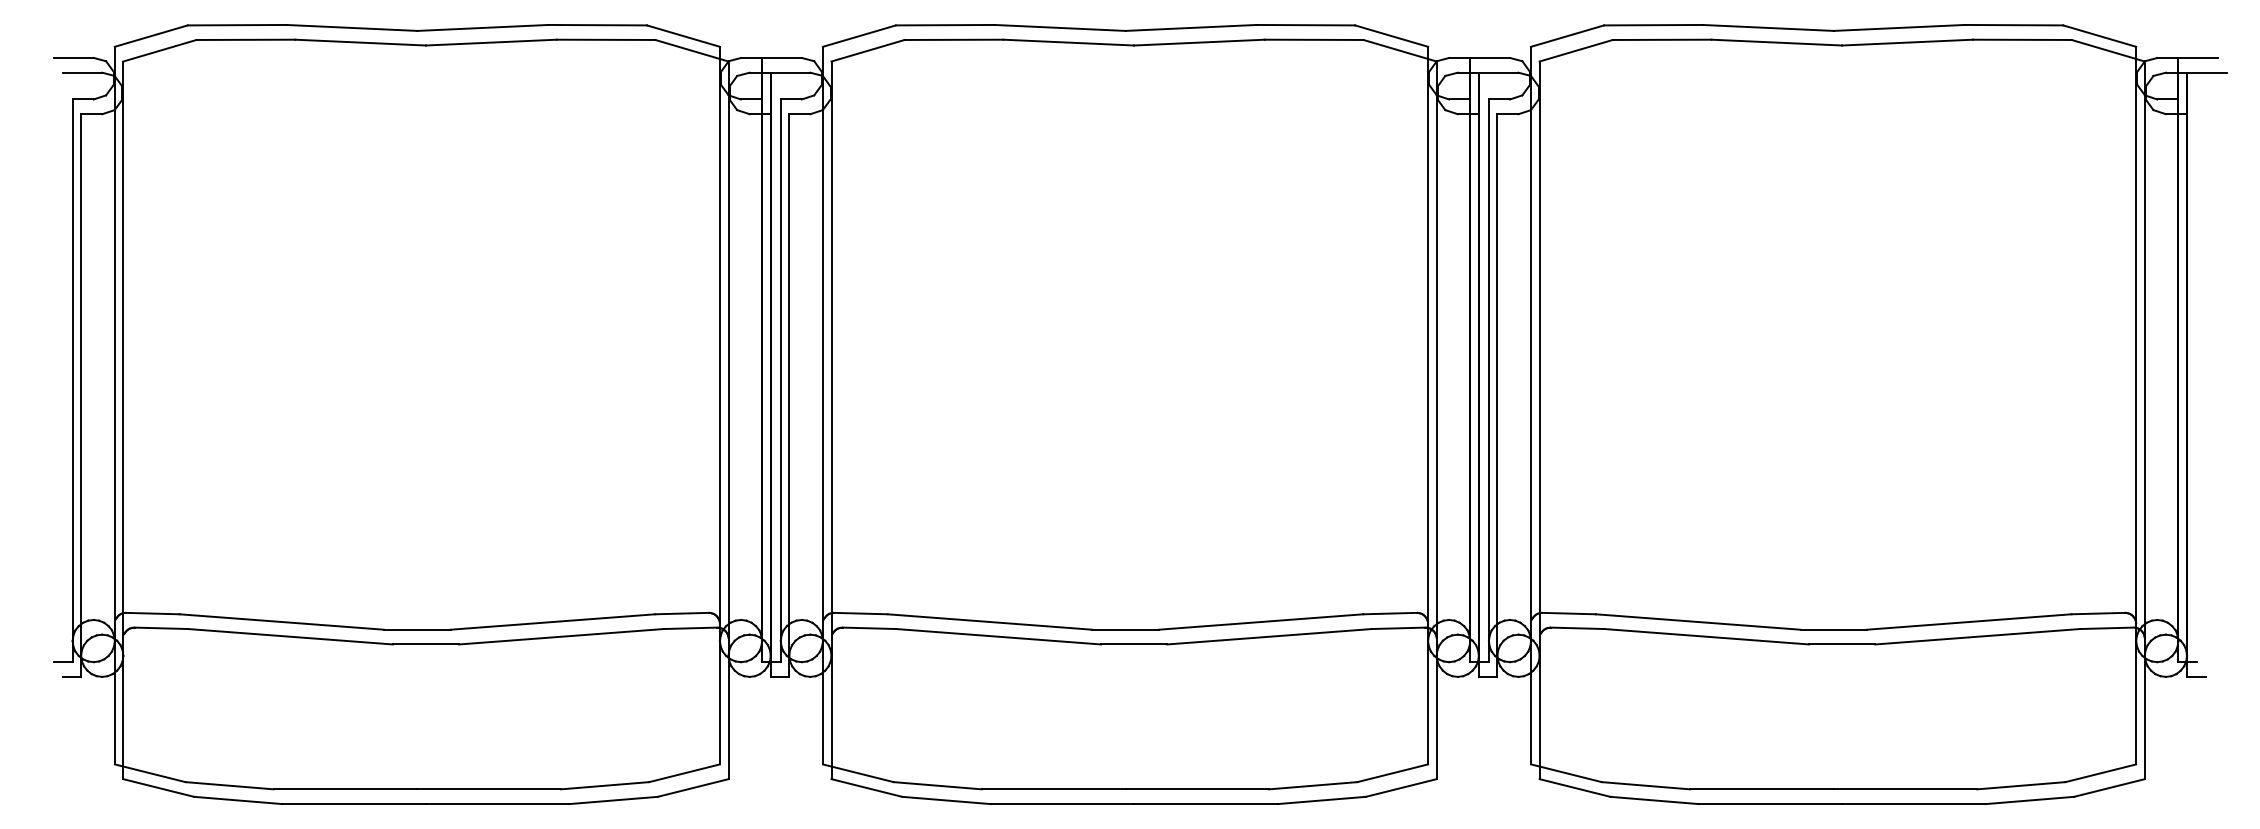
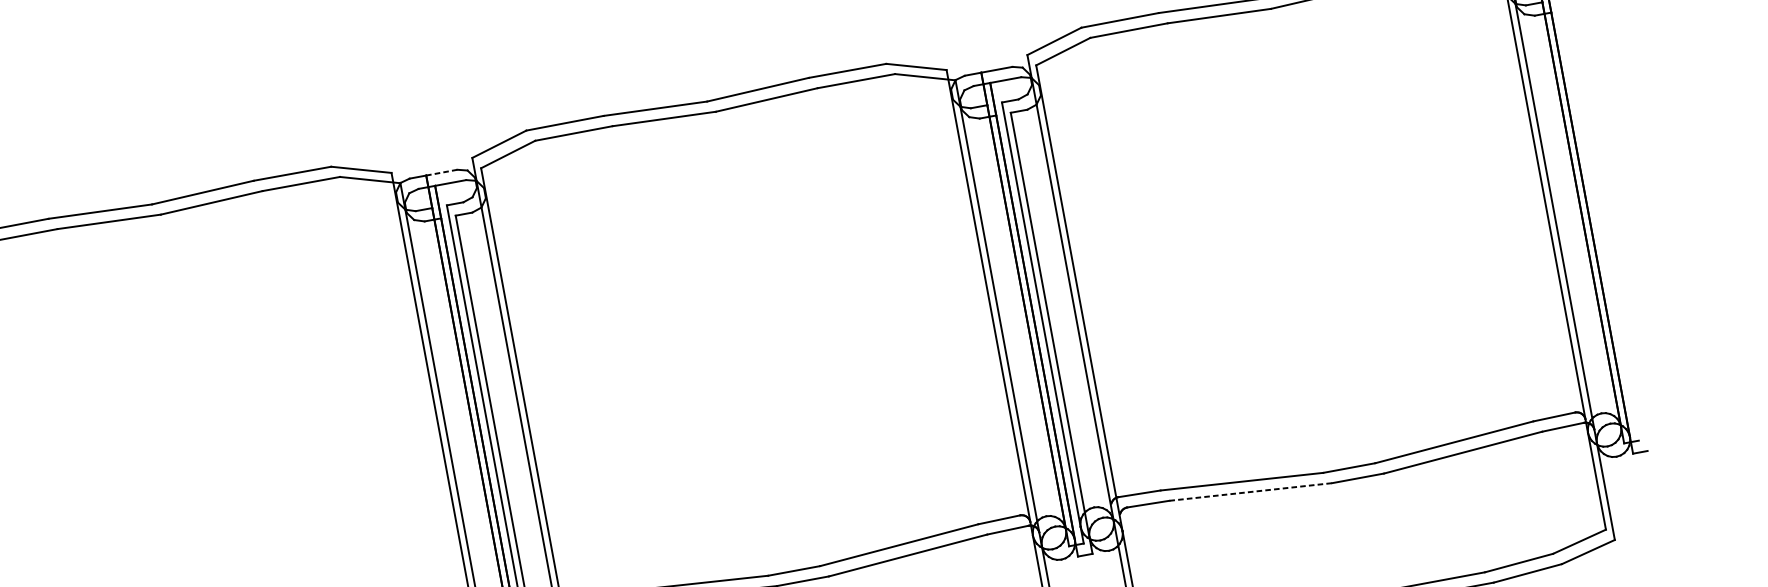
line: (782, 57) -> (442, 172), solid -> dashed
line: (1706, 636) -> (1250, 491), solid -> dashed

